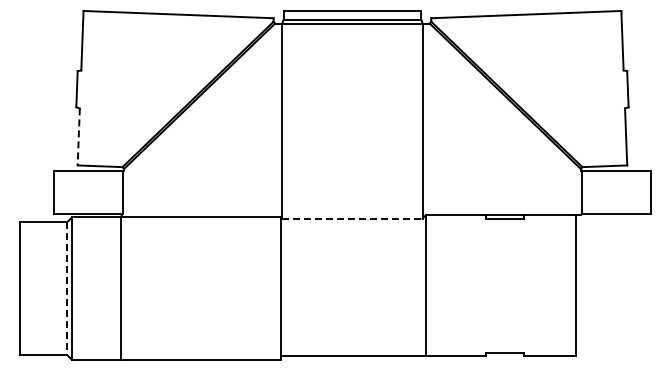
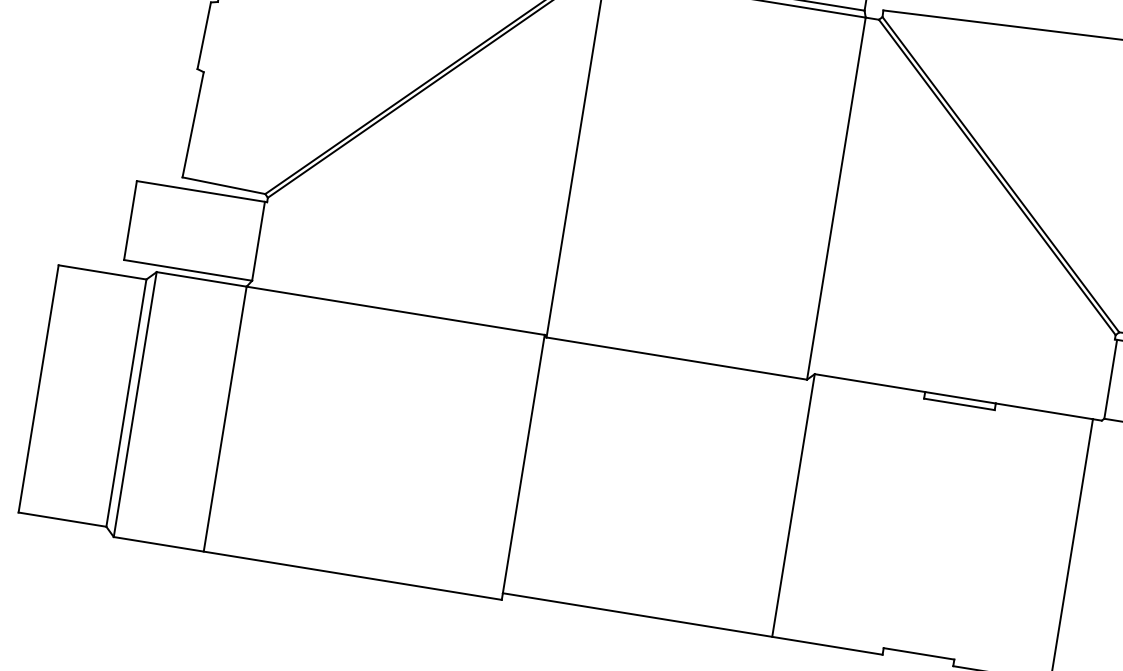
line: (78, 136) -> (192, 123), dashed -> solid
line: (352, 218) -> (676, 358), dashed -> solid
line: (67, 288) -> (126, 402), dashed -> solid

